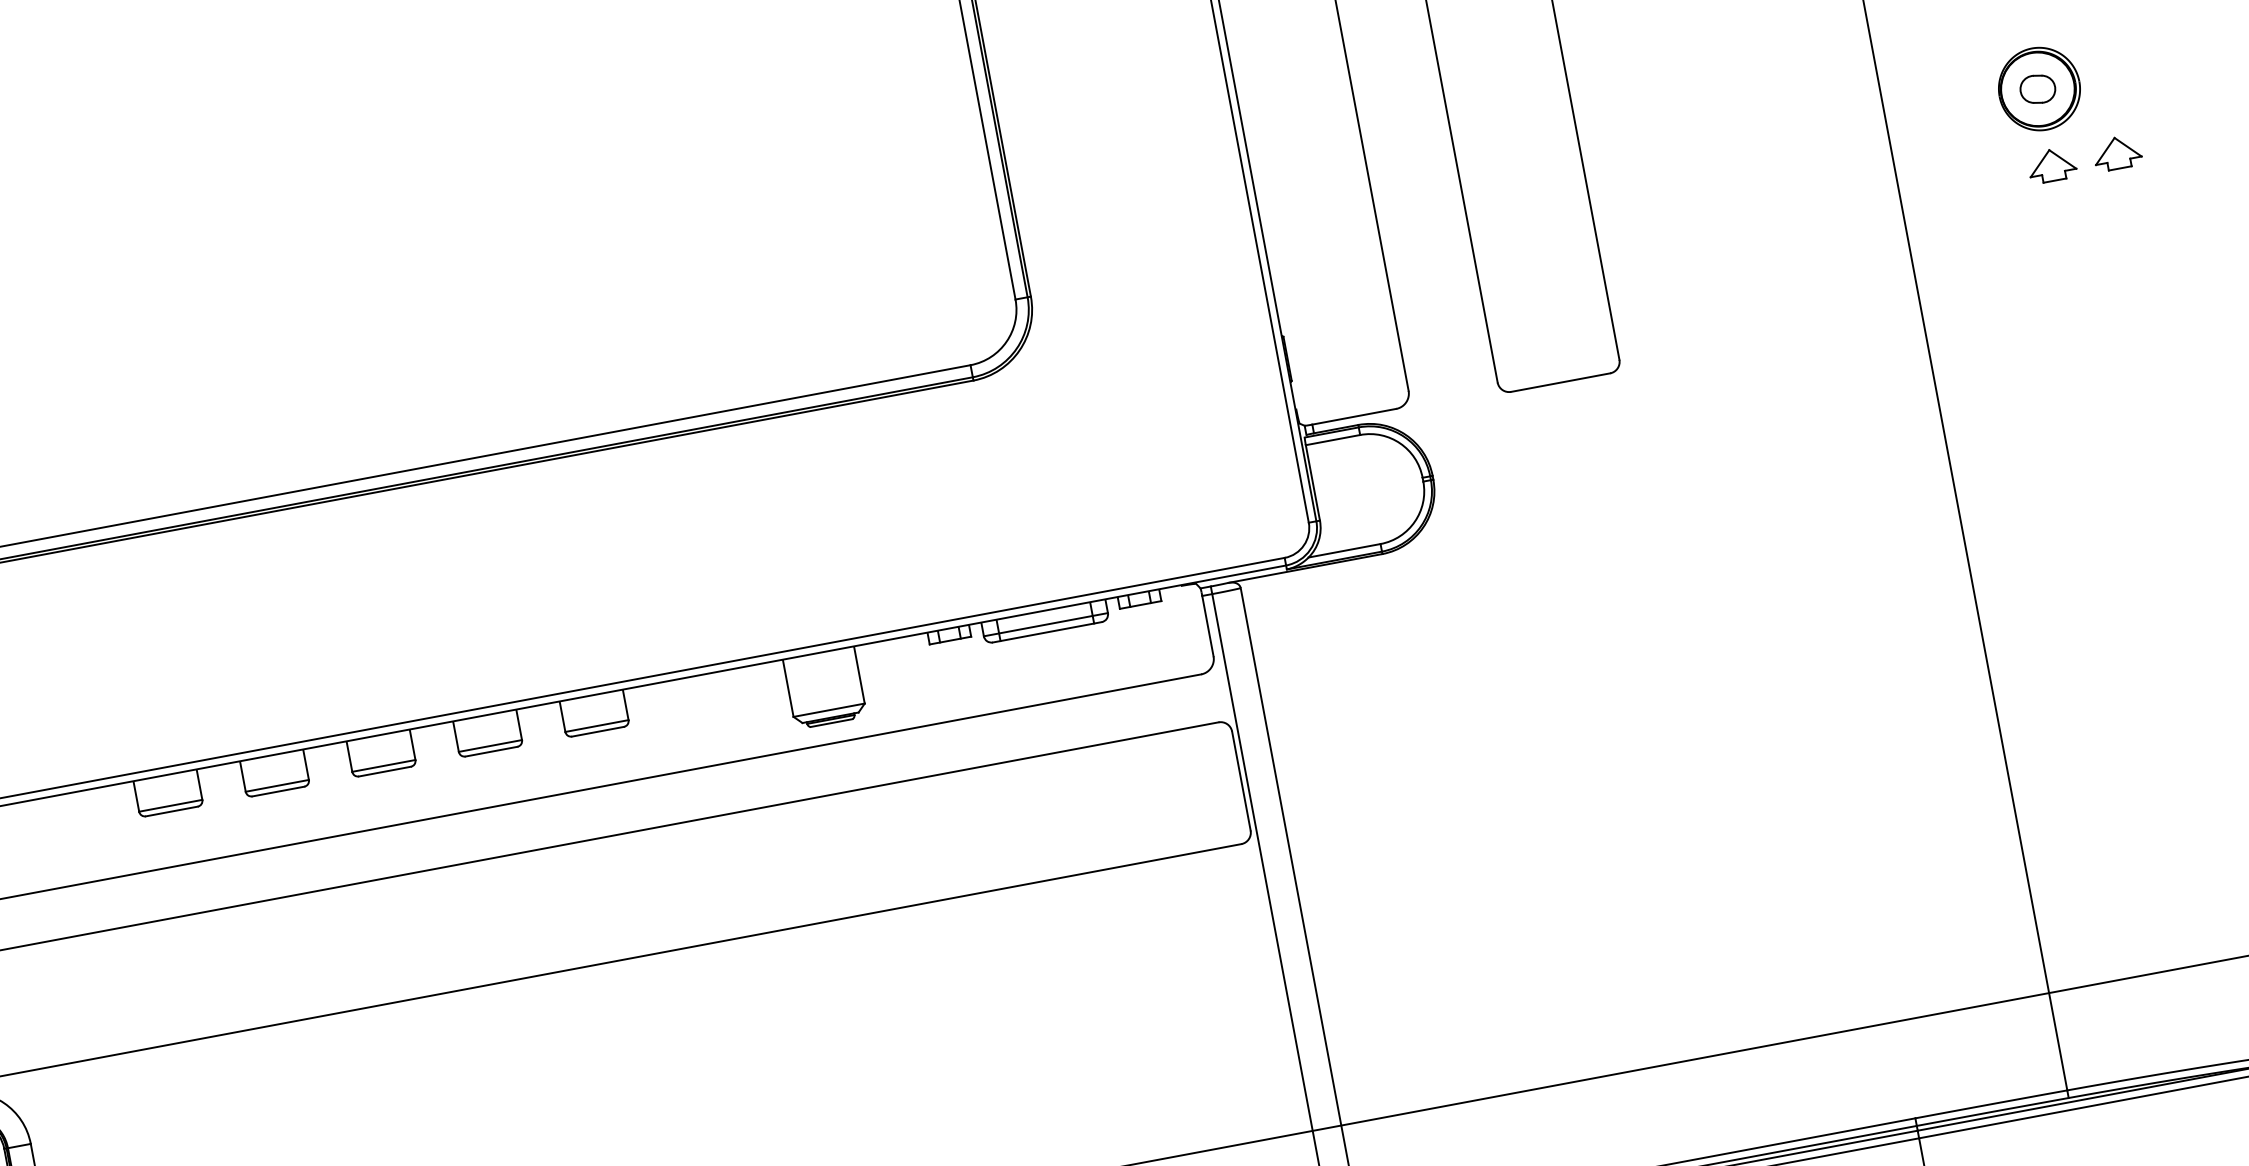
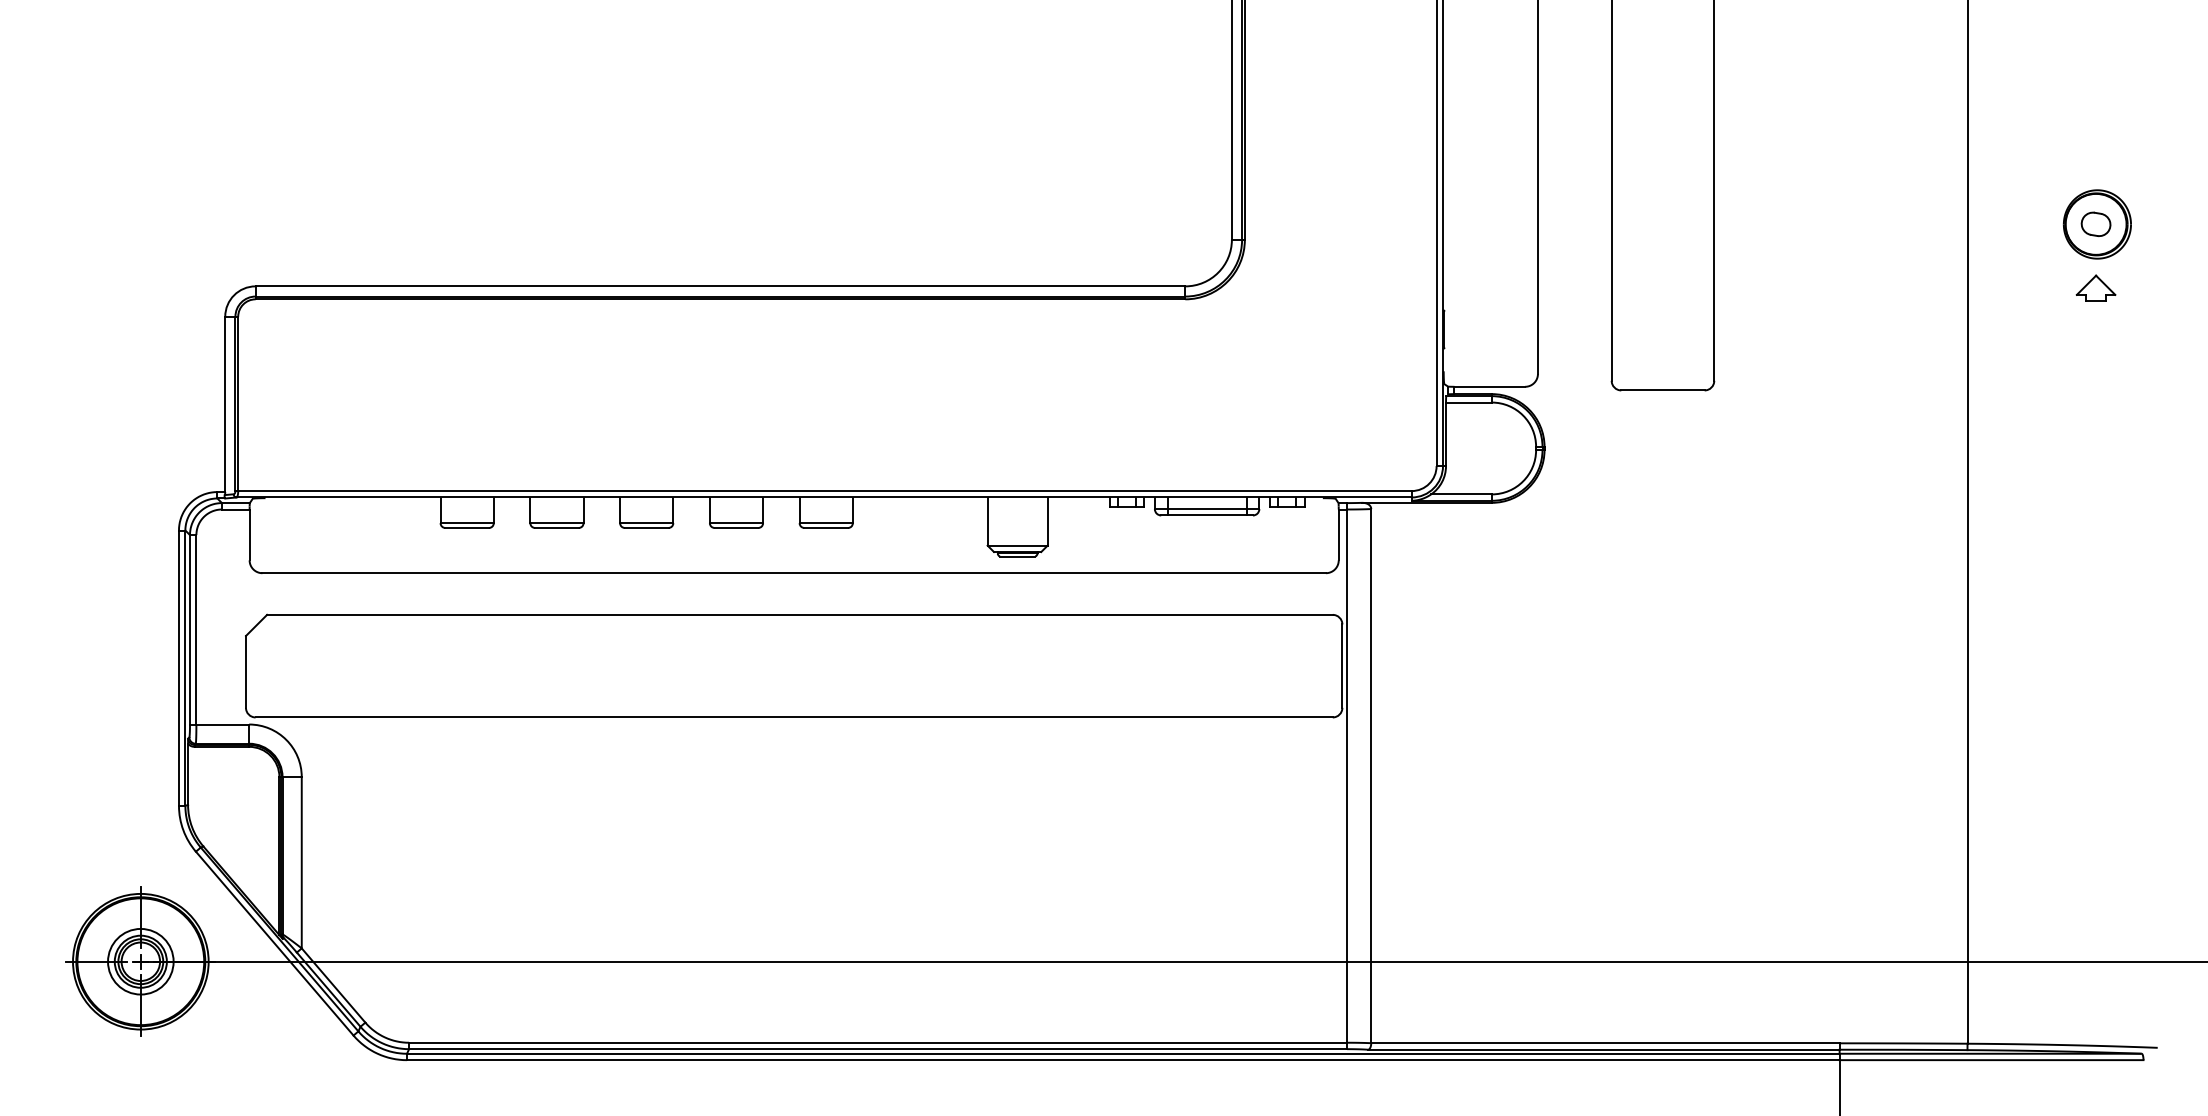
part: (2116, 152) -> (2150, 287), removed

